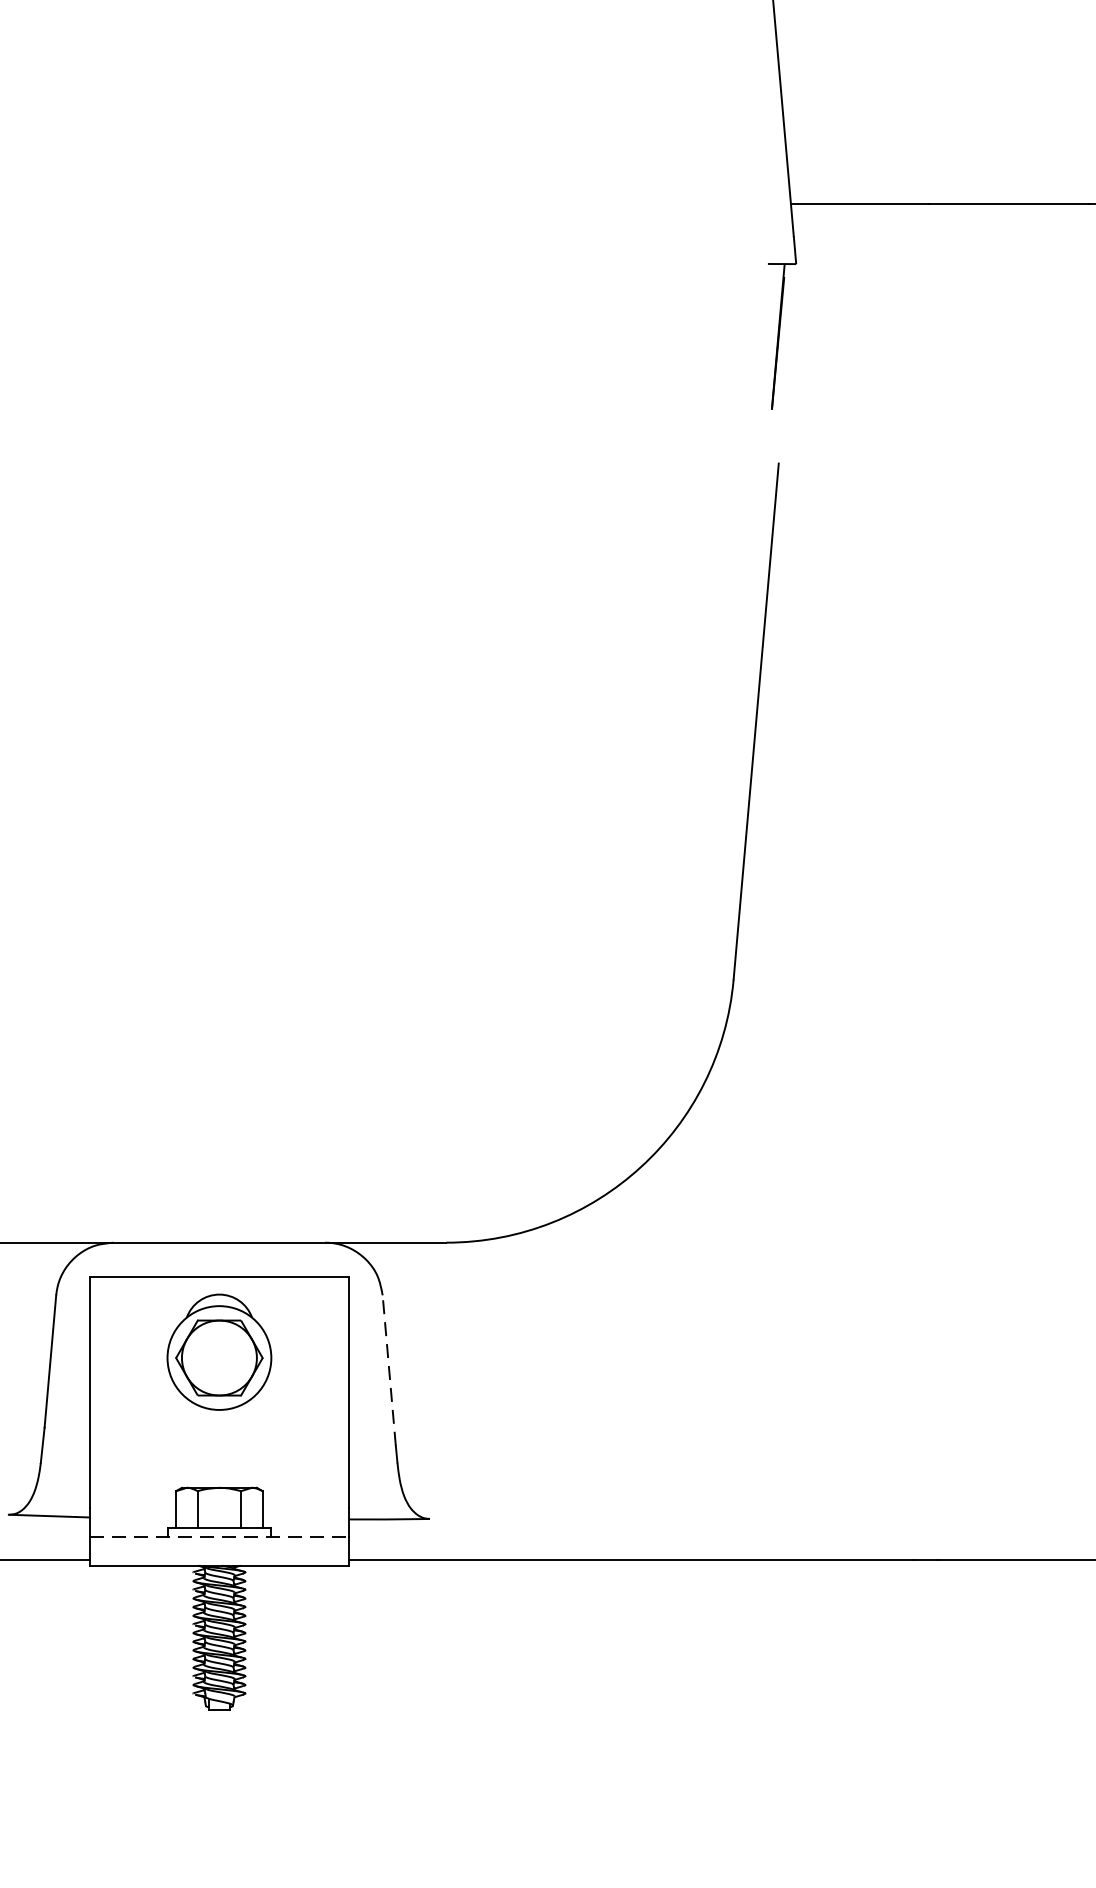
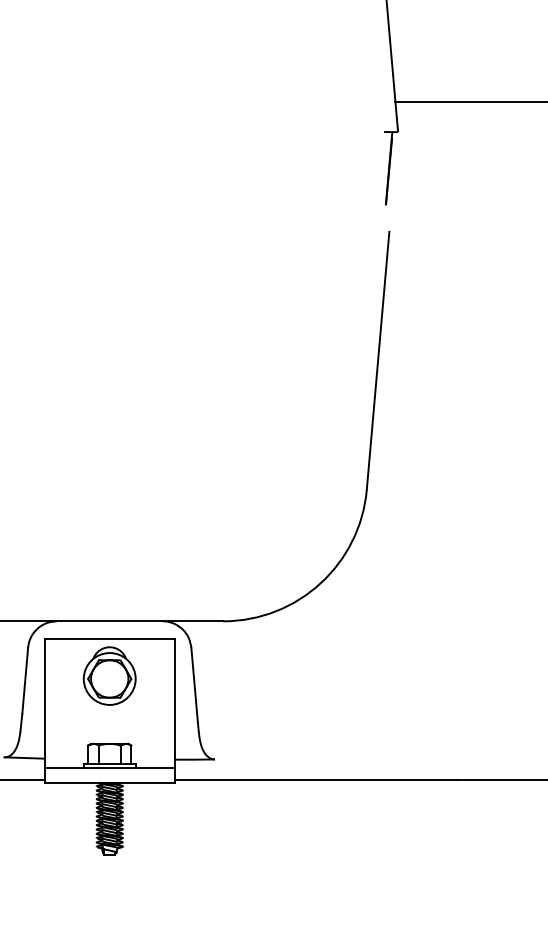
line: (388, 1371) -> (194, 685), dashed -> solid
line: (218, 1537) -> (109, 768), dashed -> solid

